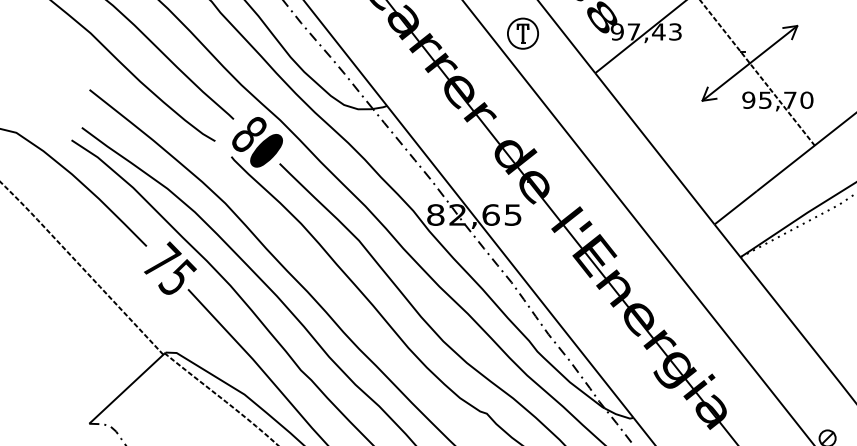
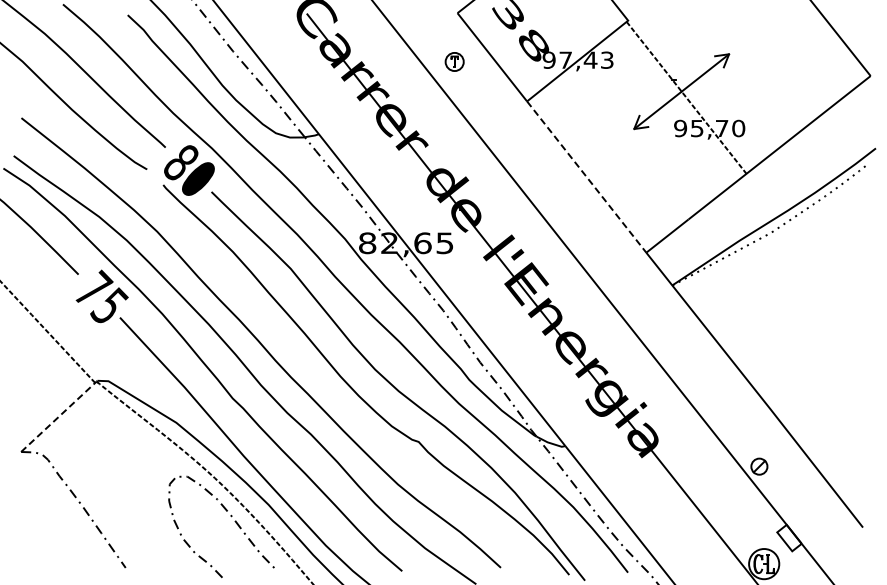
part: (522, 33) -> (454, 61), size x0.6
line: (654, 149) -> (586, 177), solid -> dashed
line: (126, 388) -> (58, 416), solid -> dashed

